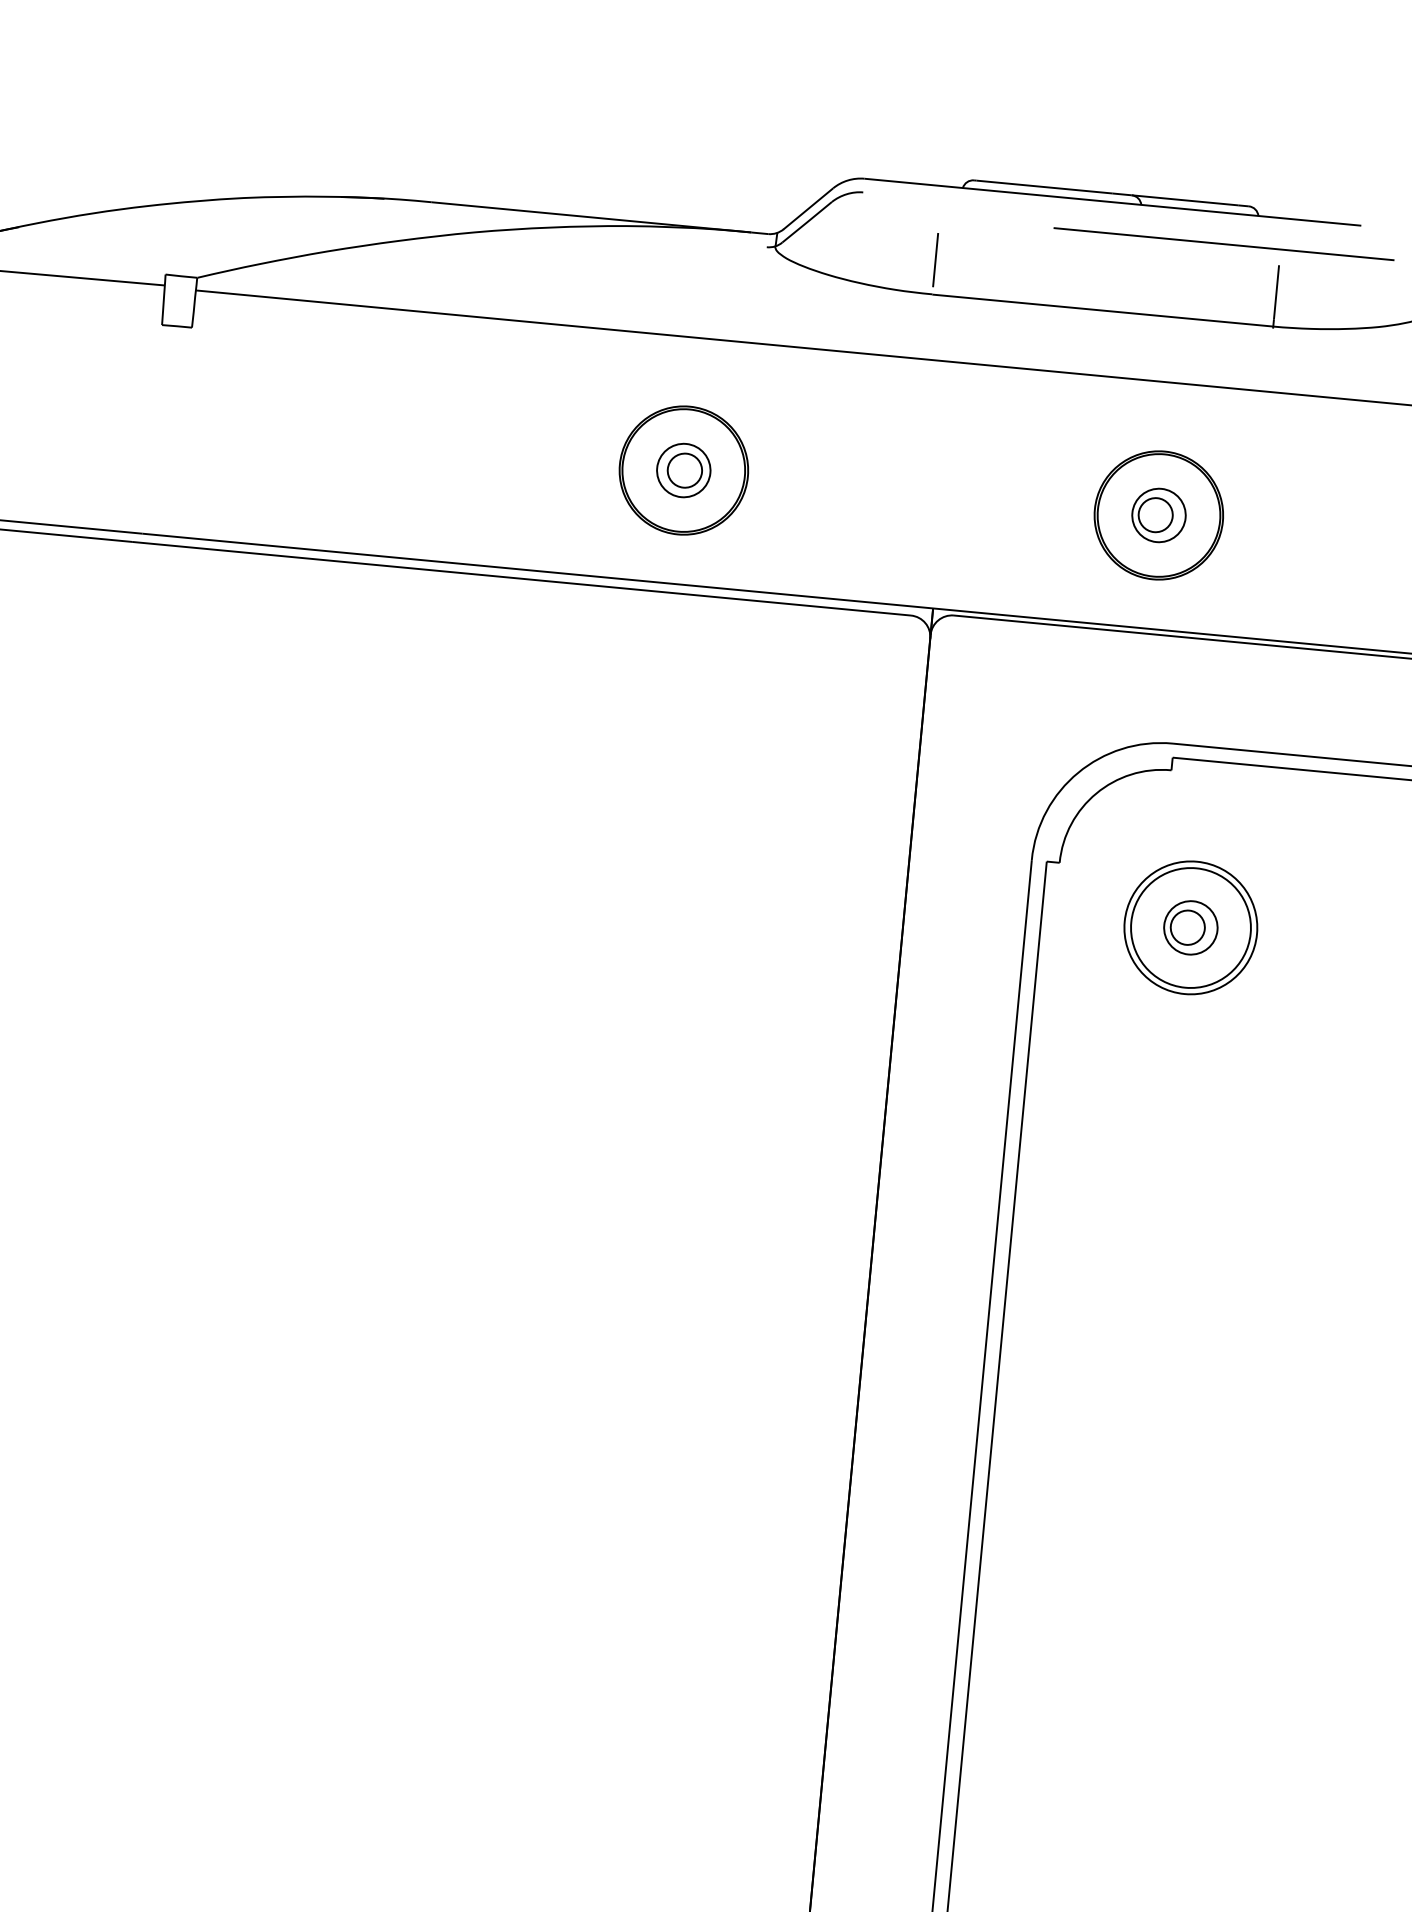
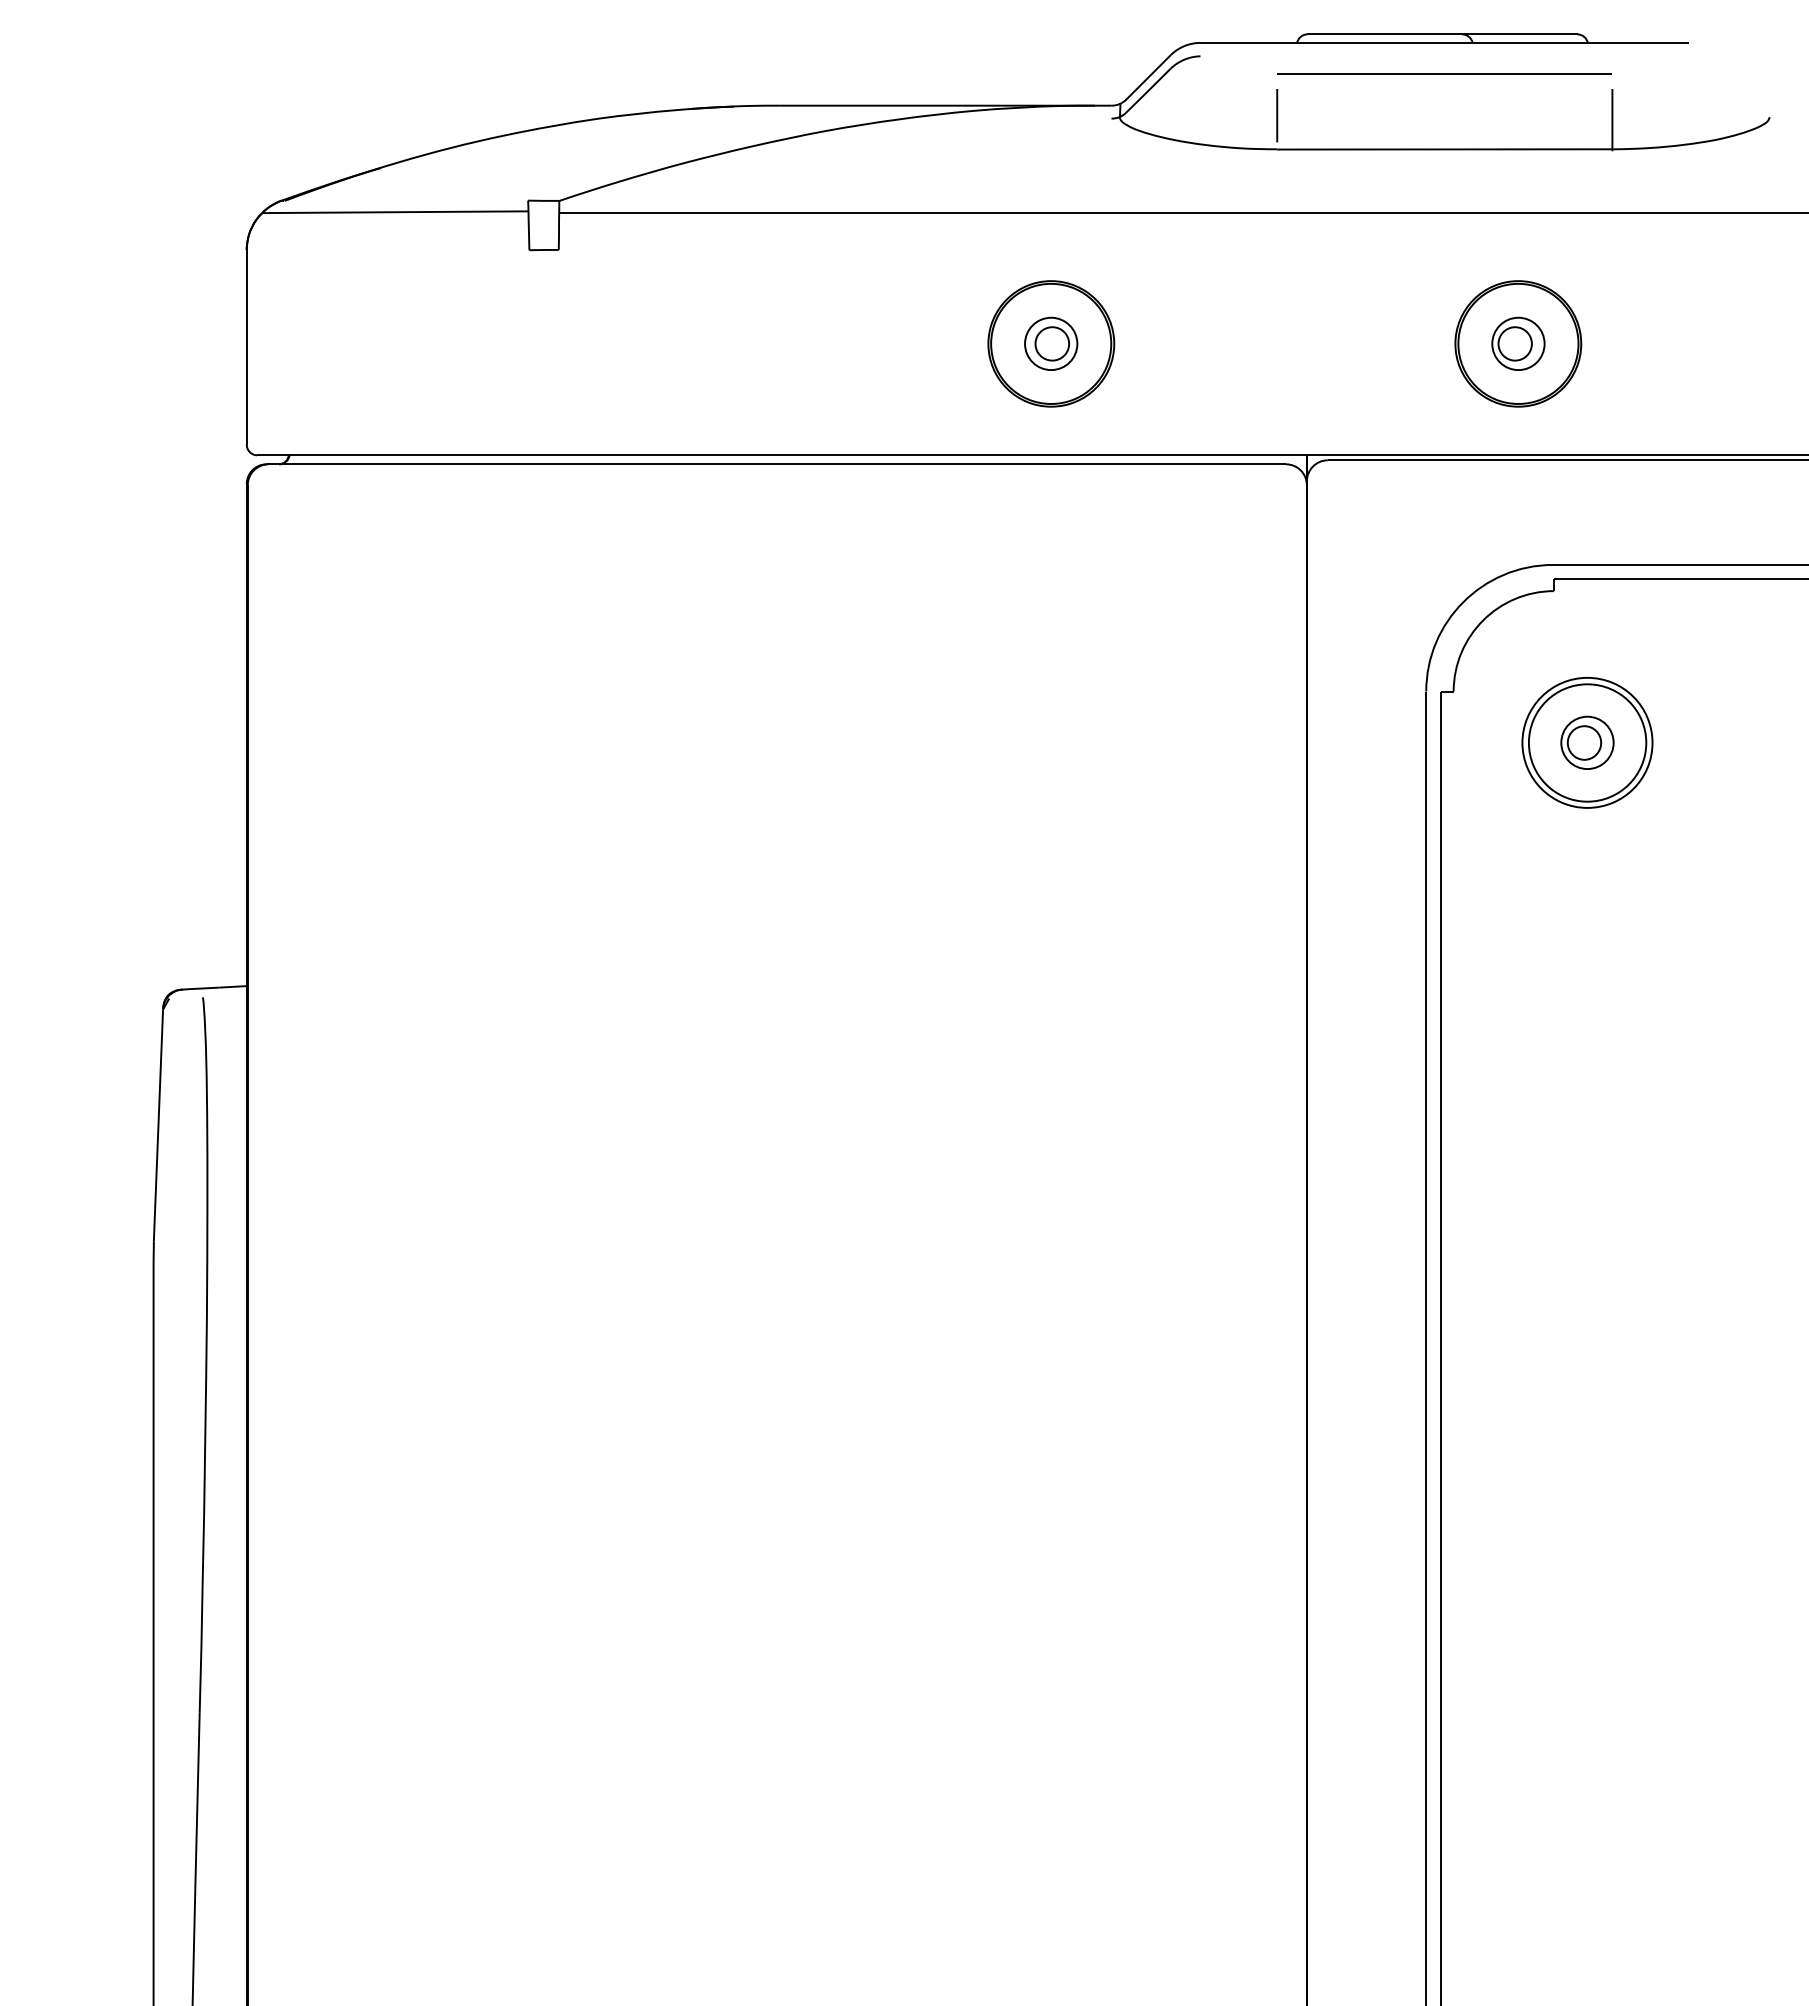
line: (1223, 244) -> (1444, 73), moved

